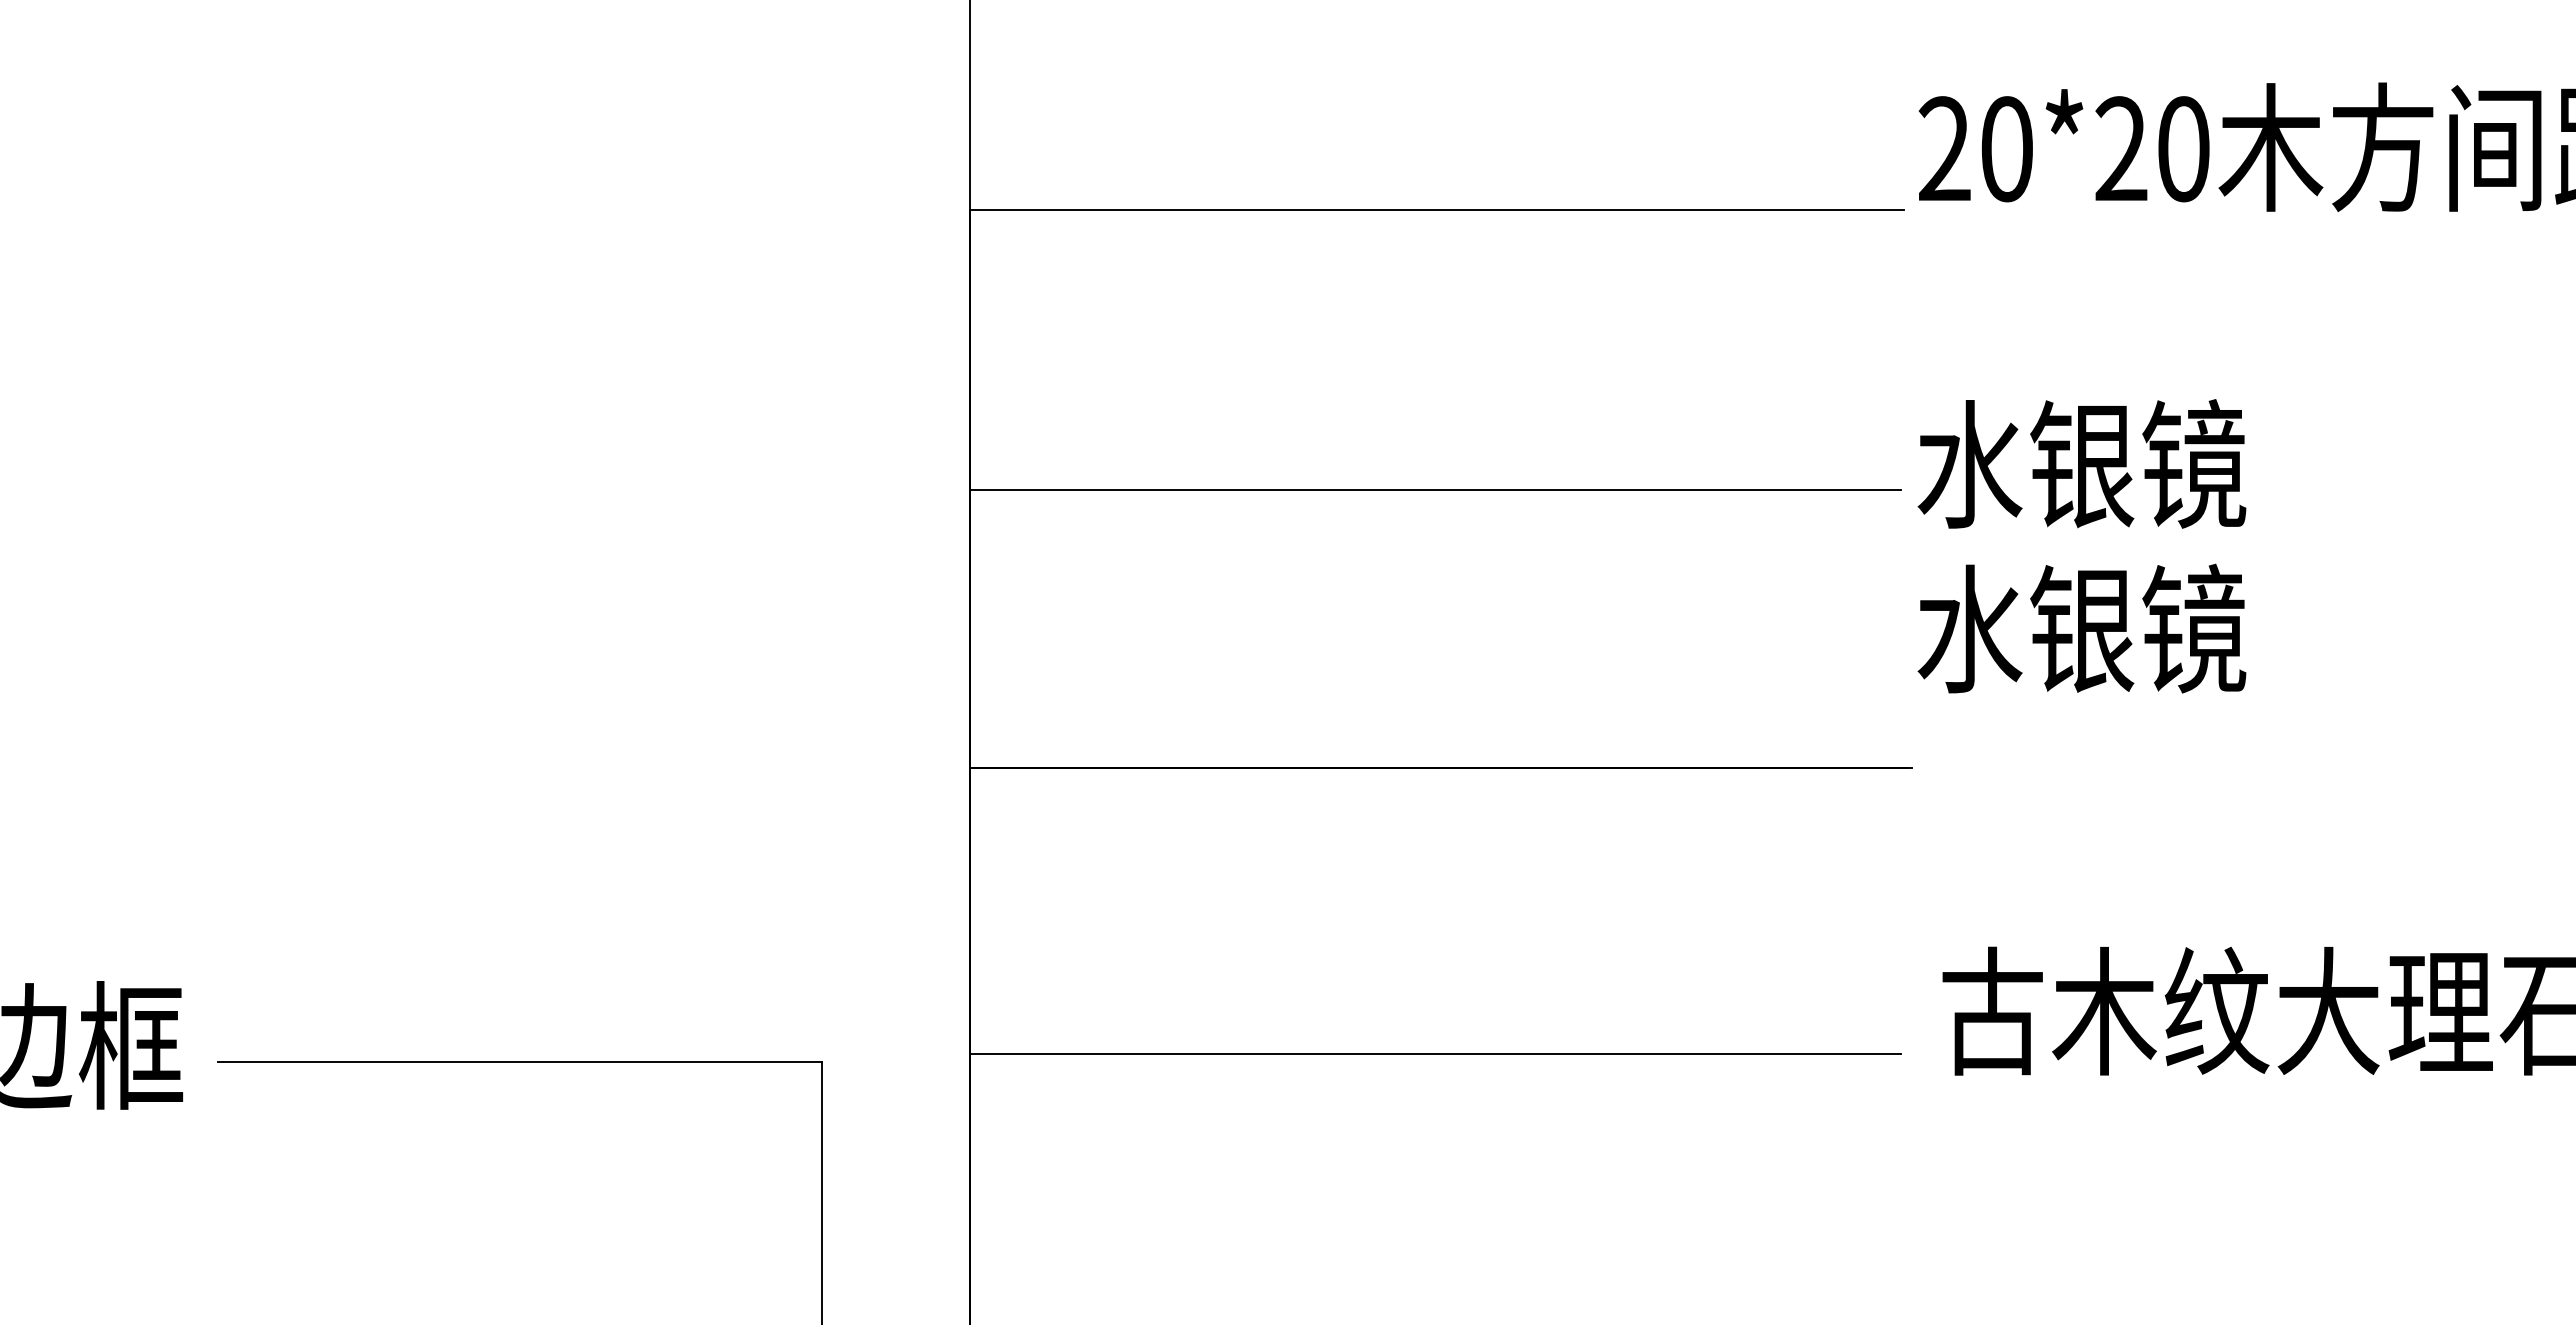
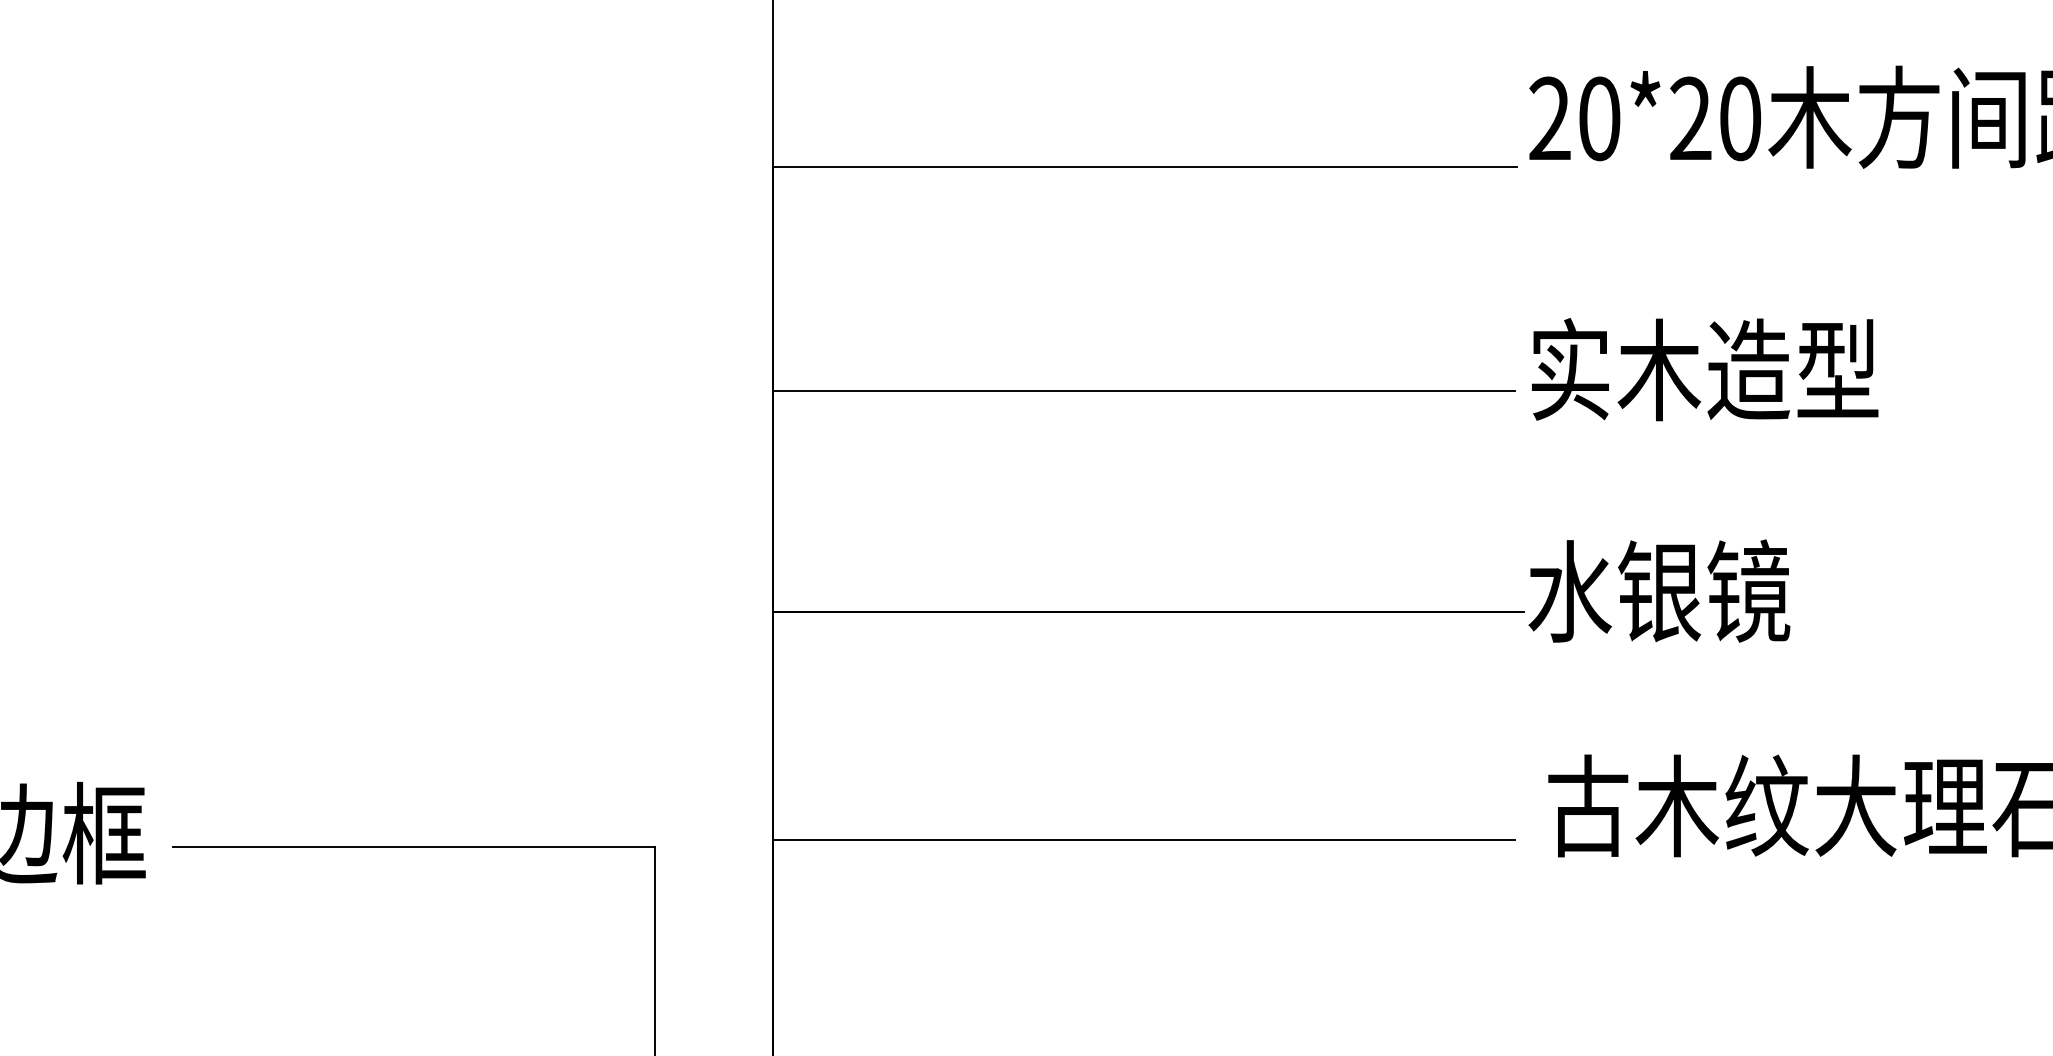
text: (2136, 463) -> (1702, 369), 水银镜 -> 实木造型
text: (2081, 628) -> (1658, 590), moved

